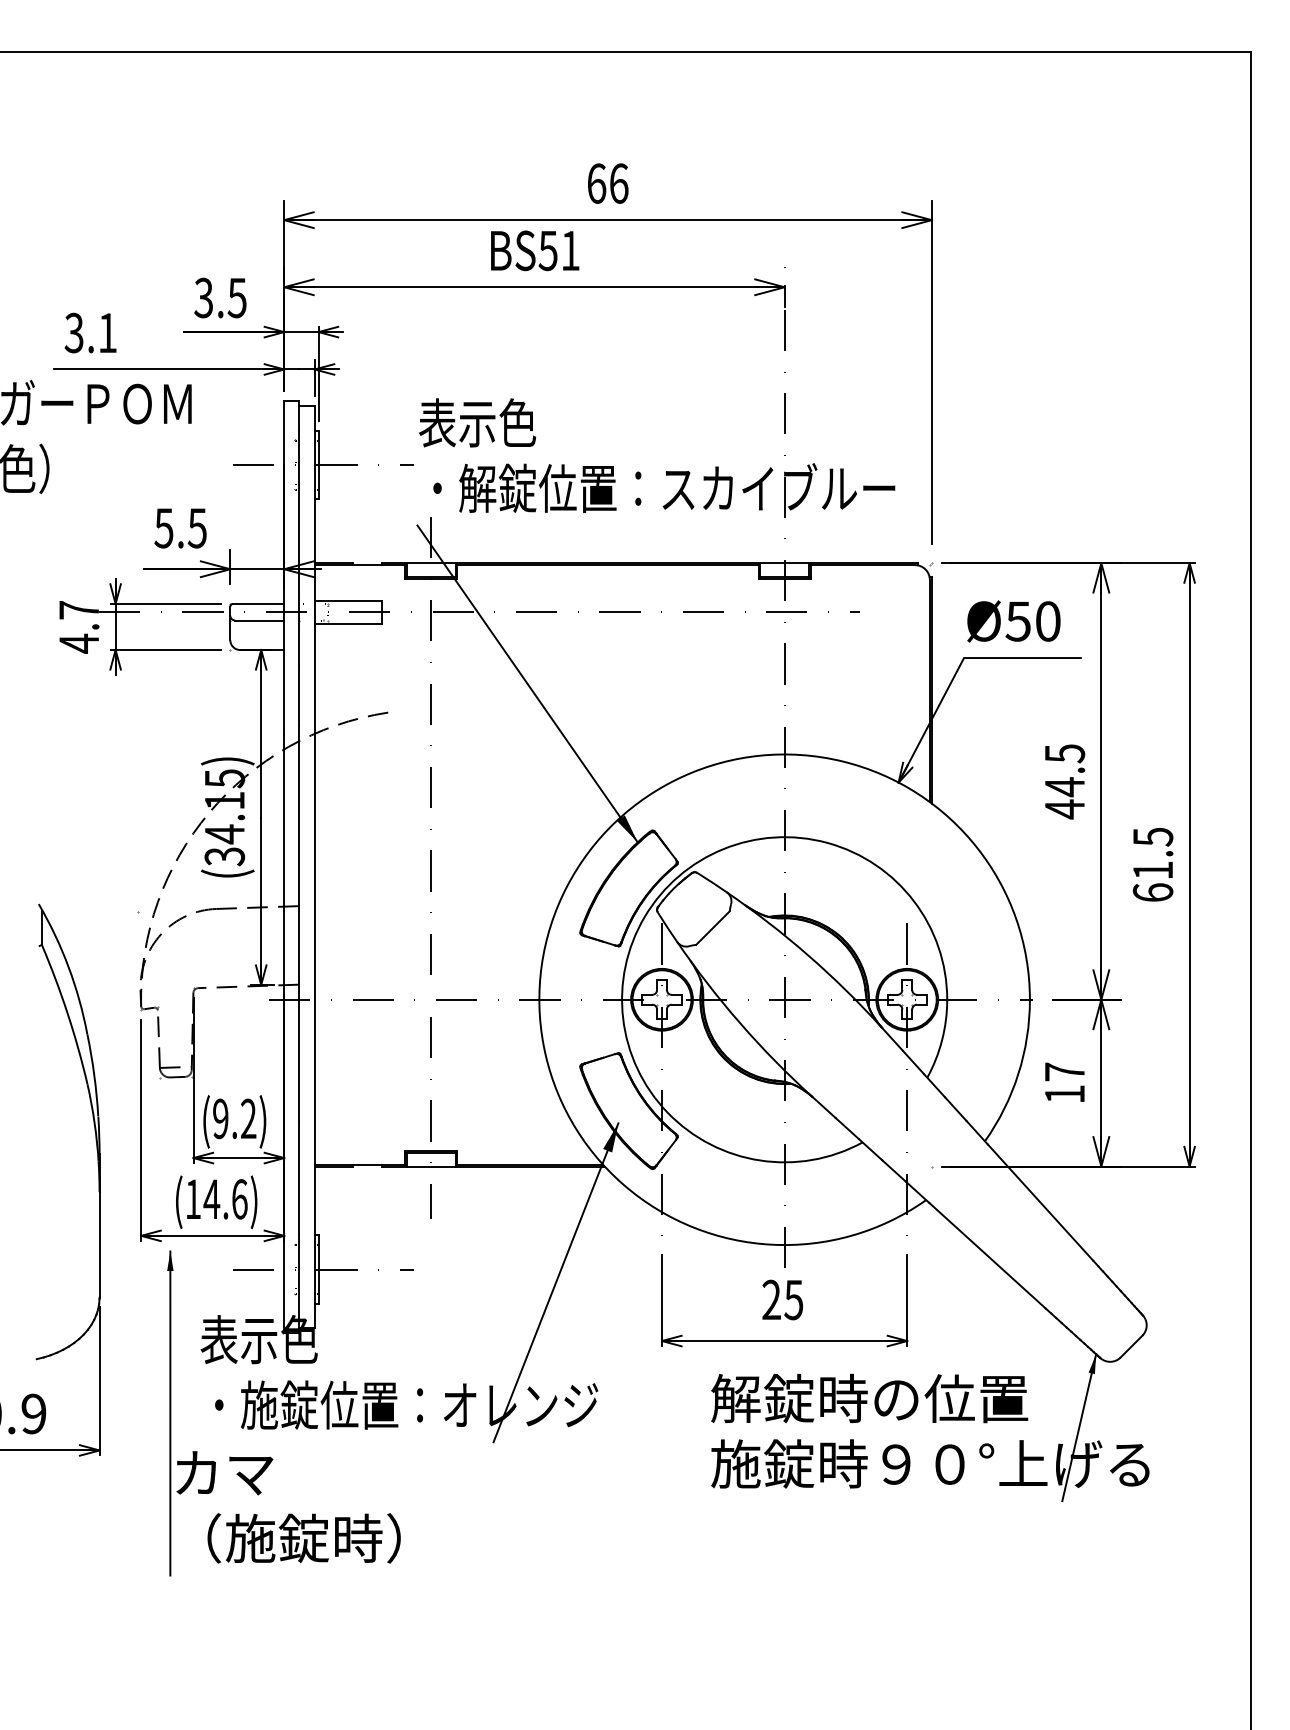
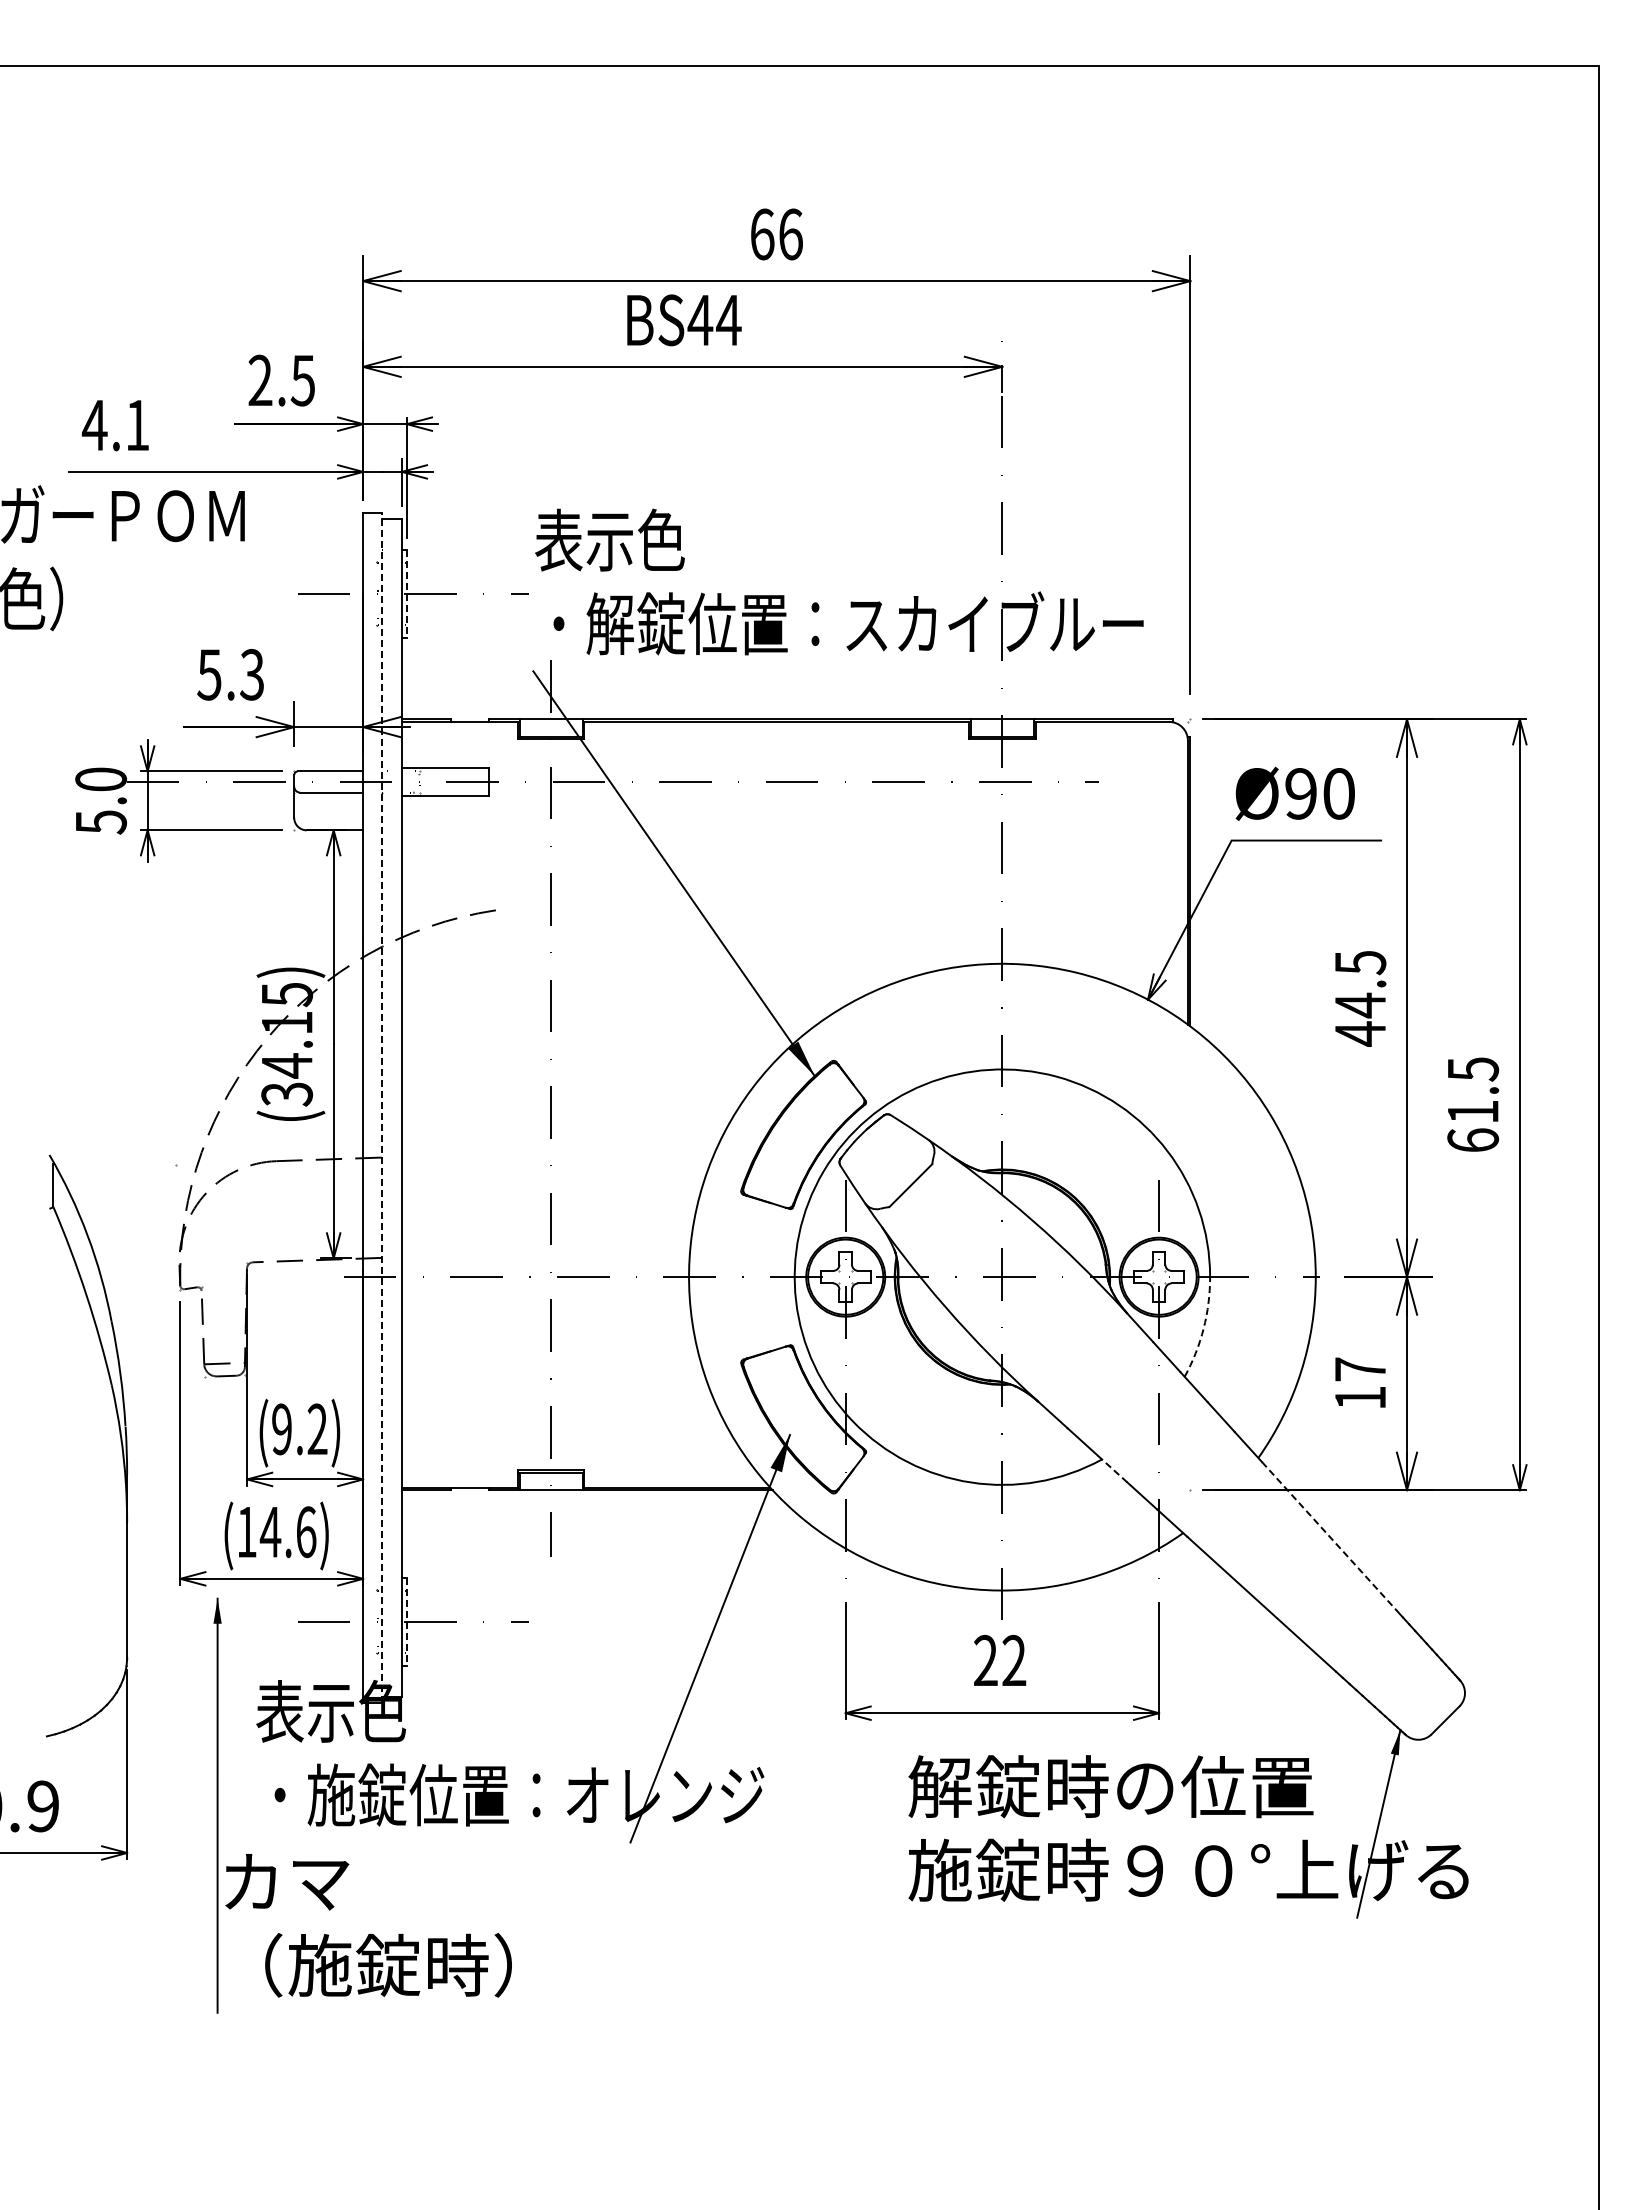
text: (559, 250) -> (714, 320), BS51 -> BS44
text: (203, 297) -> (260, 380), 3.5 -> 2.5
text: (74, 333) -> (94, 425), 3.1 -> 4.1
line: (319, 465) -> (407, 594), solid -> dashed
text: (196, 528) -> (251, 674), 5.5 -> 5.3
text: (1017, 621) -> (1300, 793), Ø50 -> Ø90
text: (79, 627) -> (101, 801), 4.7 -> 5.0
line: (298, 866) -> (381, 1107), solid -> dashed
arc: (942, 1039) -> (1203, 1328), solid -> dashed
line: (870, 1149) -> (1112, 1468), solid -> dashed
line: (1040, 1202) -> (1329, 1536), solid -> dashed
line: (319, 1269) -> (407, 1621), solid -> dashed
text: (793, 1299) -> (1013, 1660), 25 -> 22

